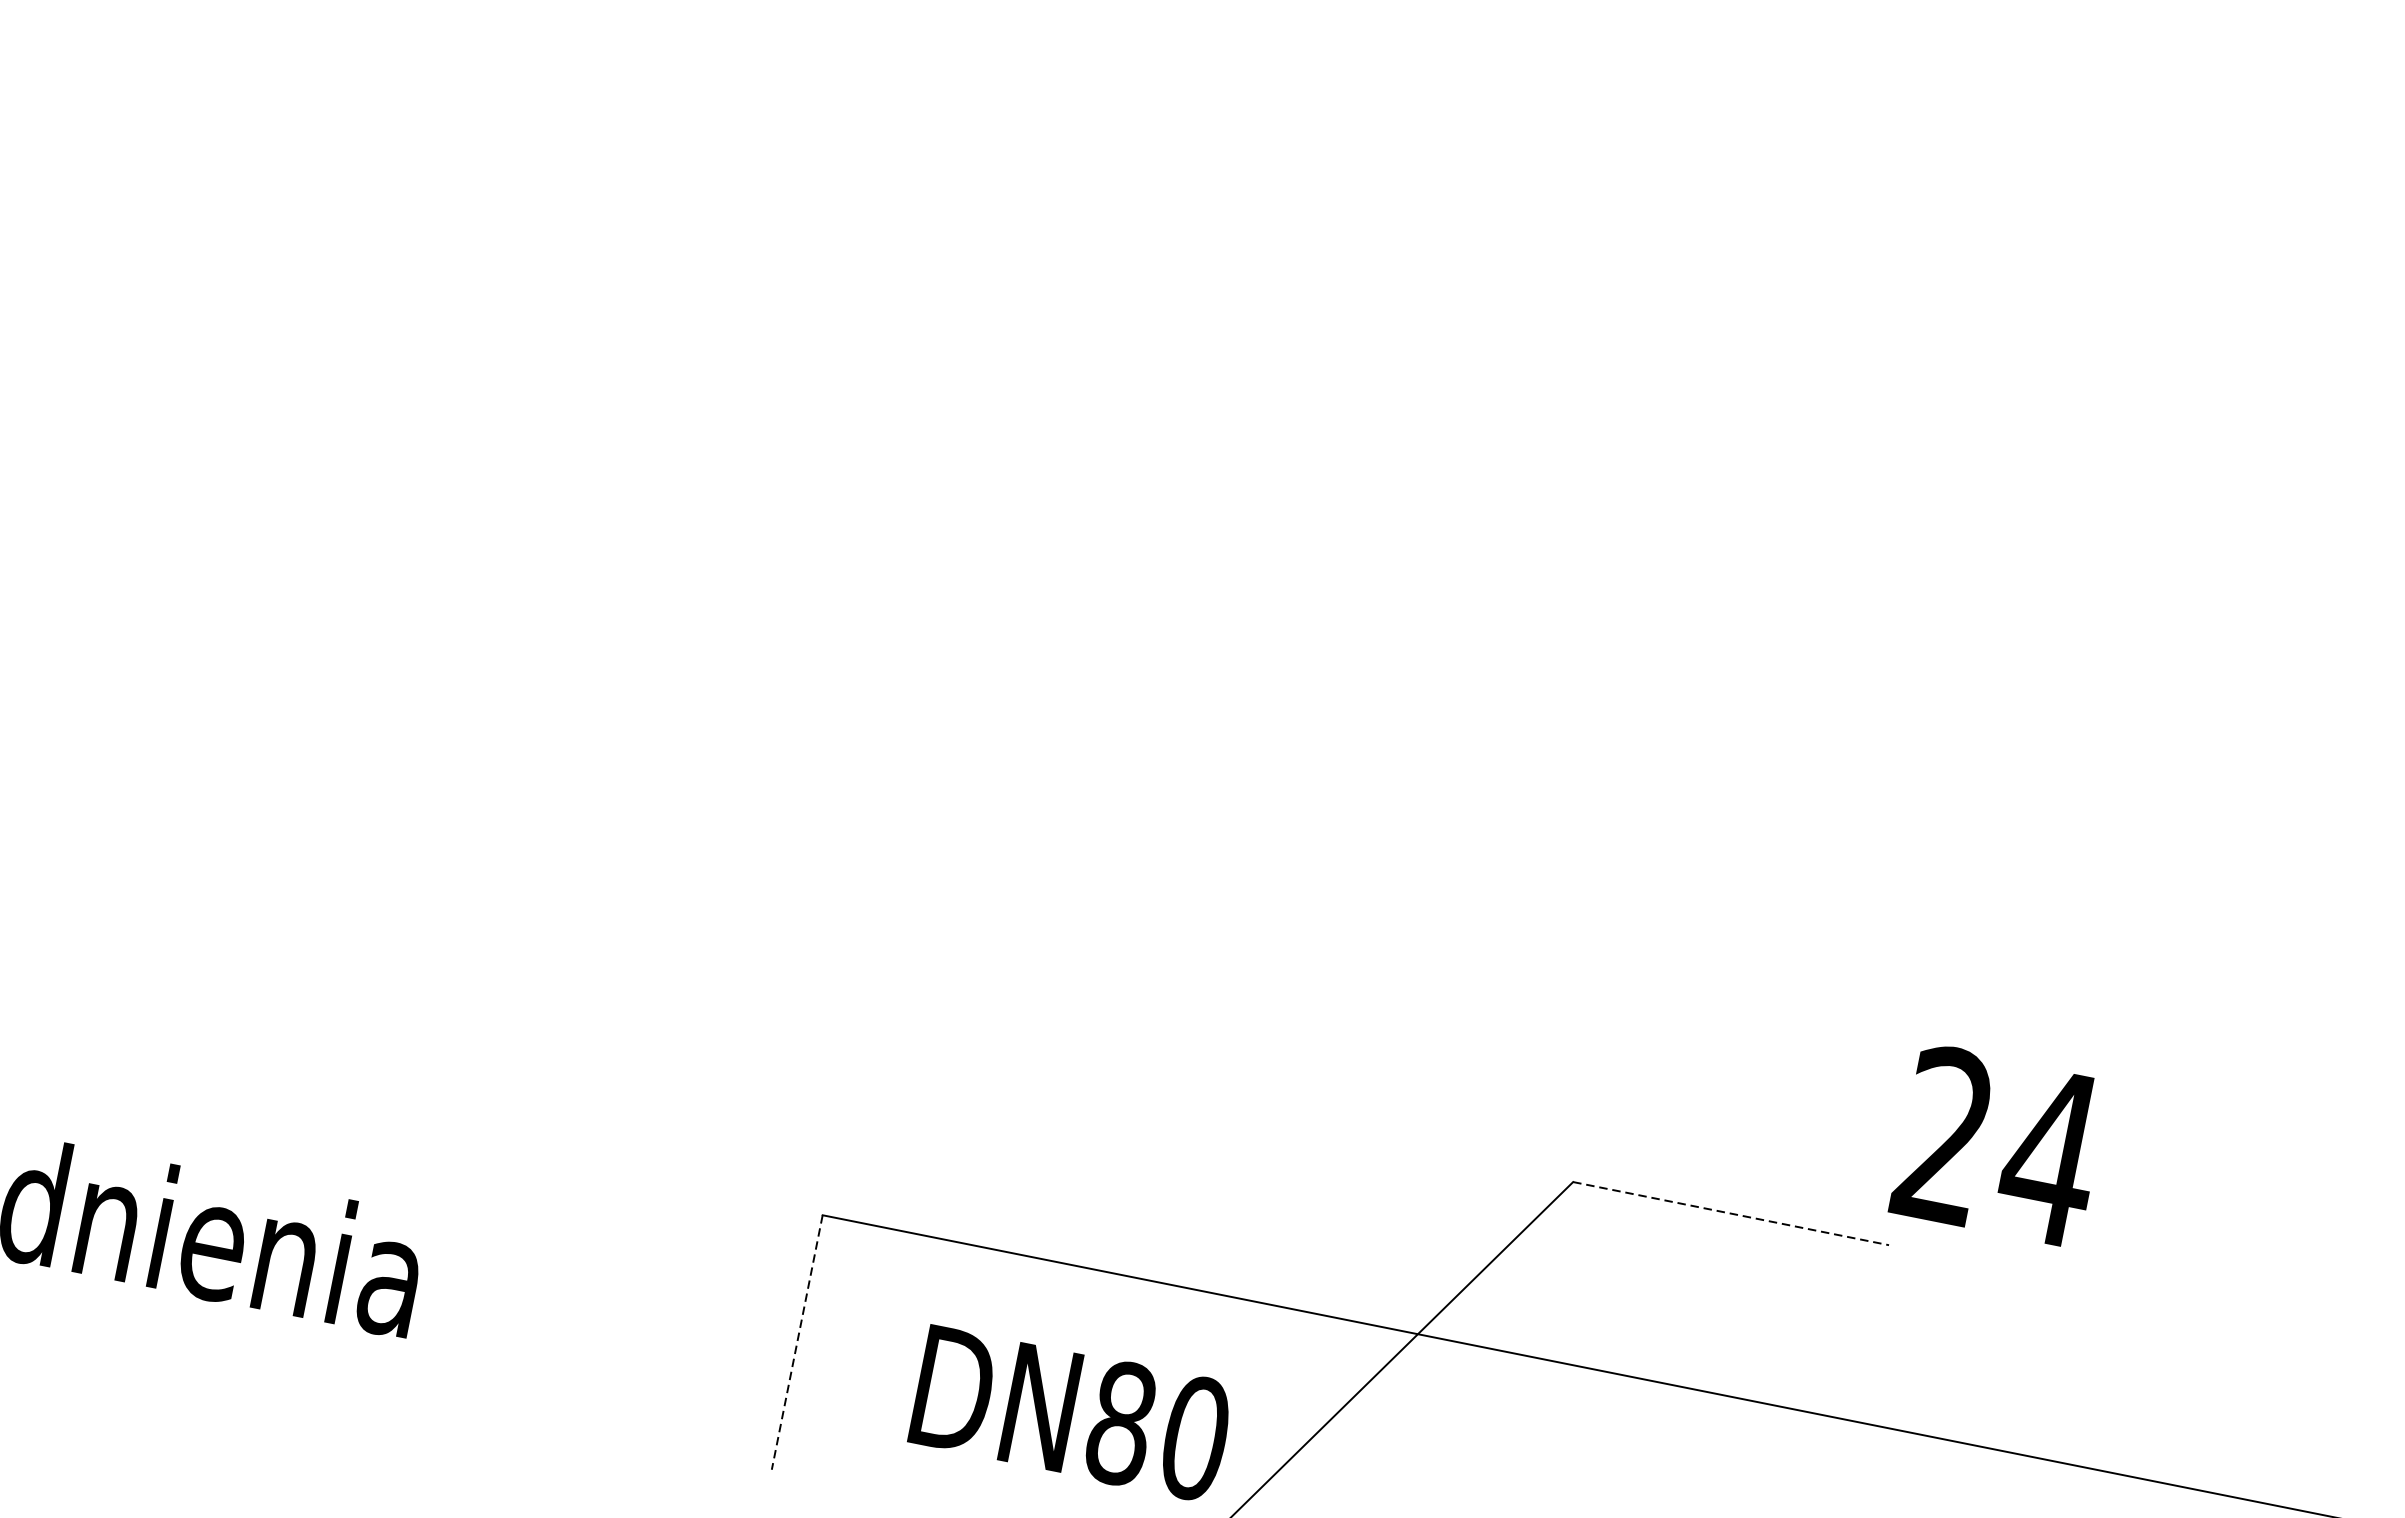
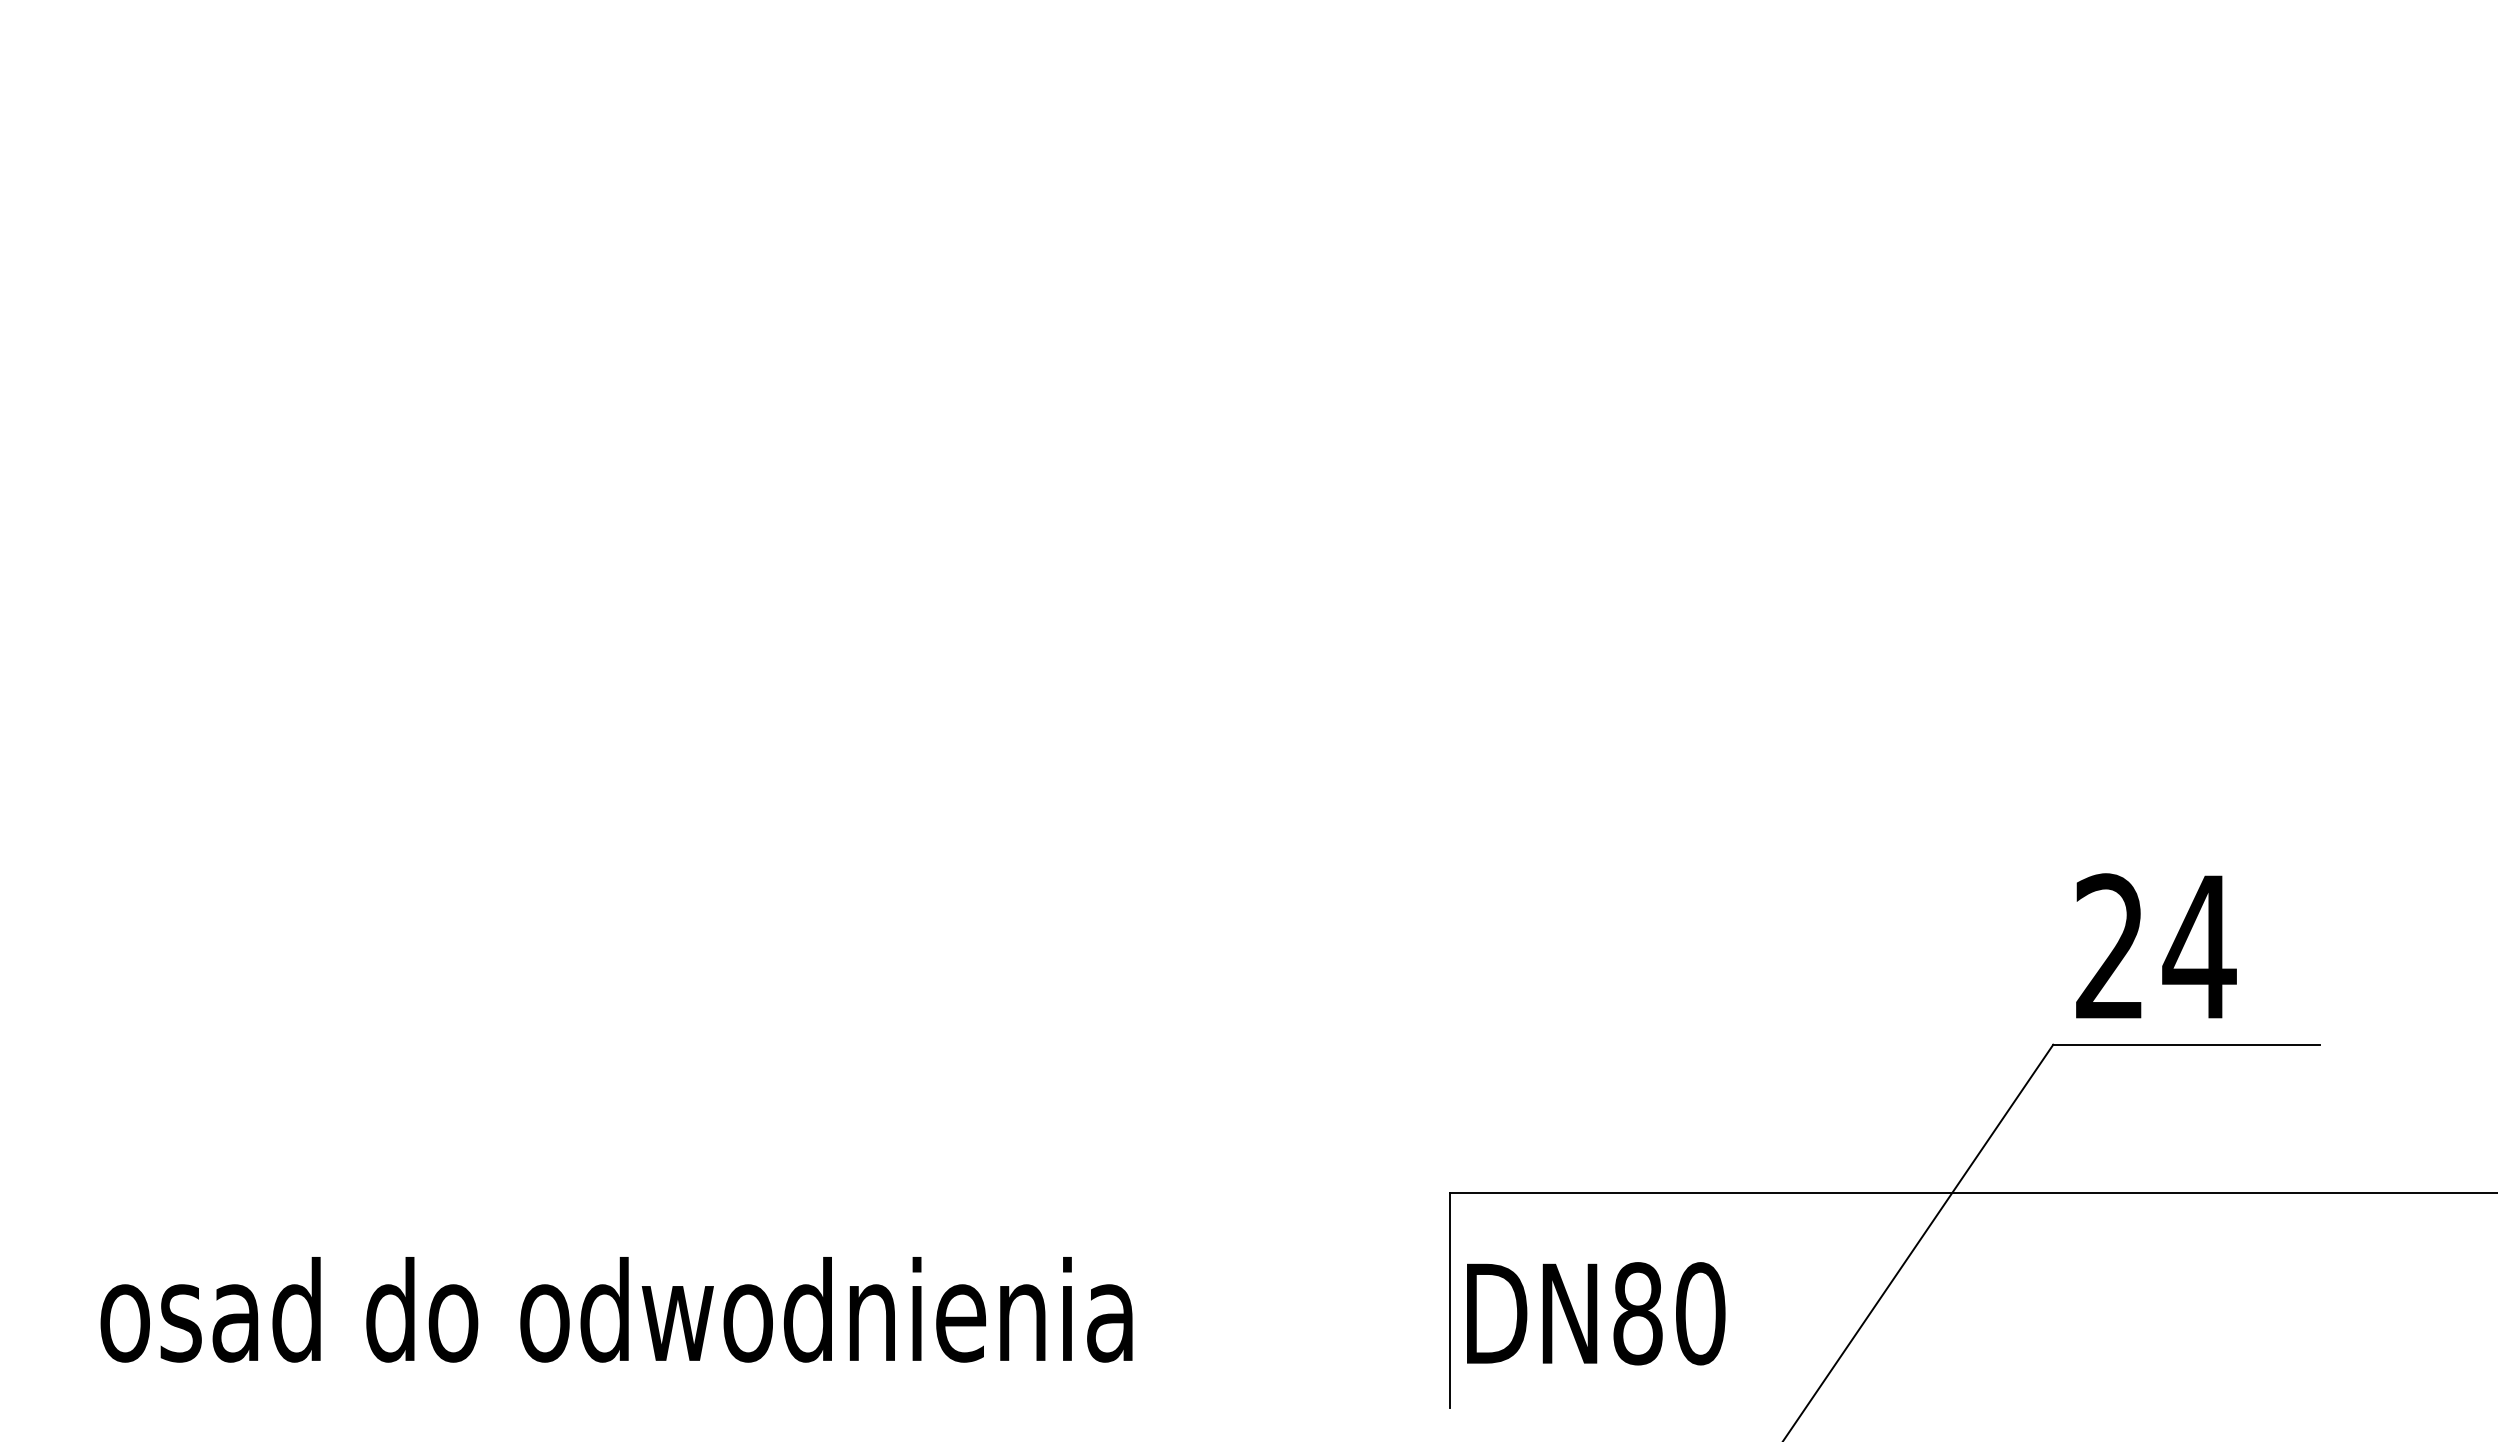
text: (2000, 1145) -> (2156, 945), moved
line: (1731, 1213) -> (2186, 1044), dashed -> solid
line: (797, 1343) -> (1450, 1301), dashed -> solid
text: (1072, 1413) -> (1596, 1313), moved

